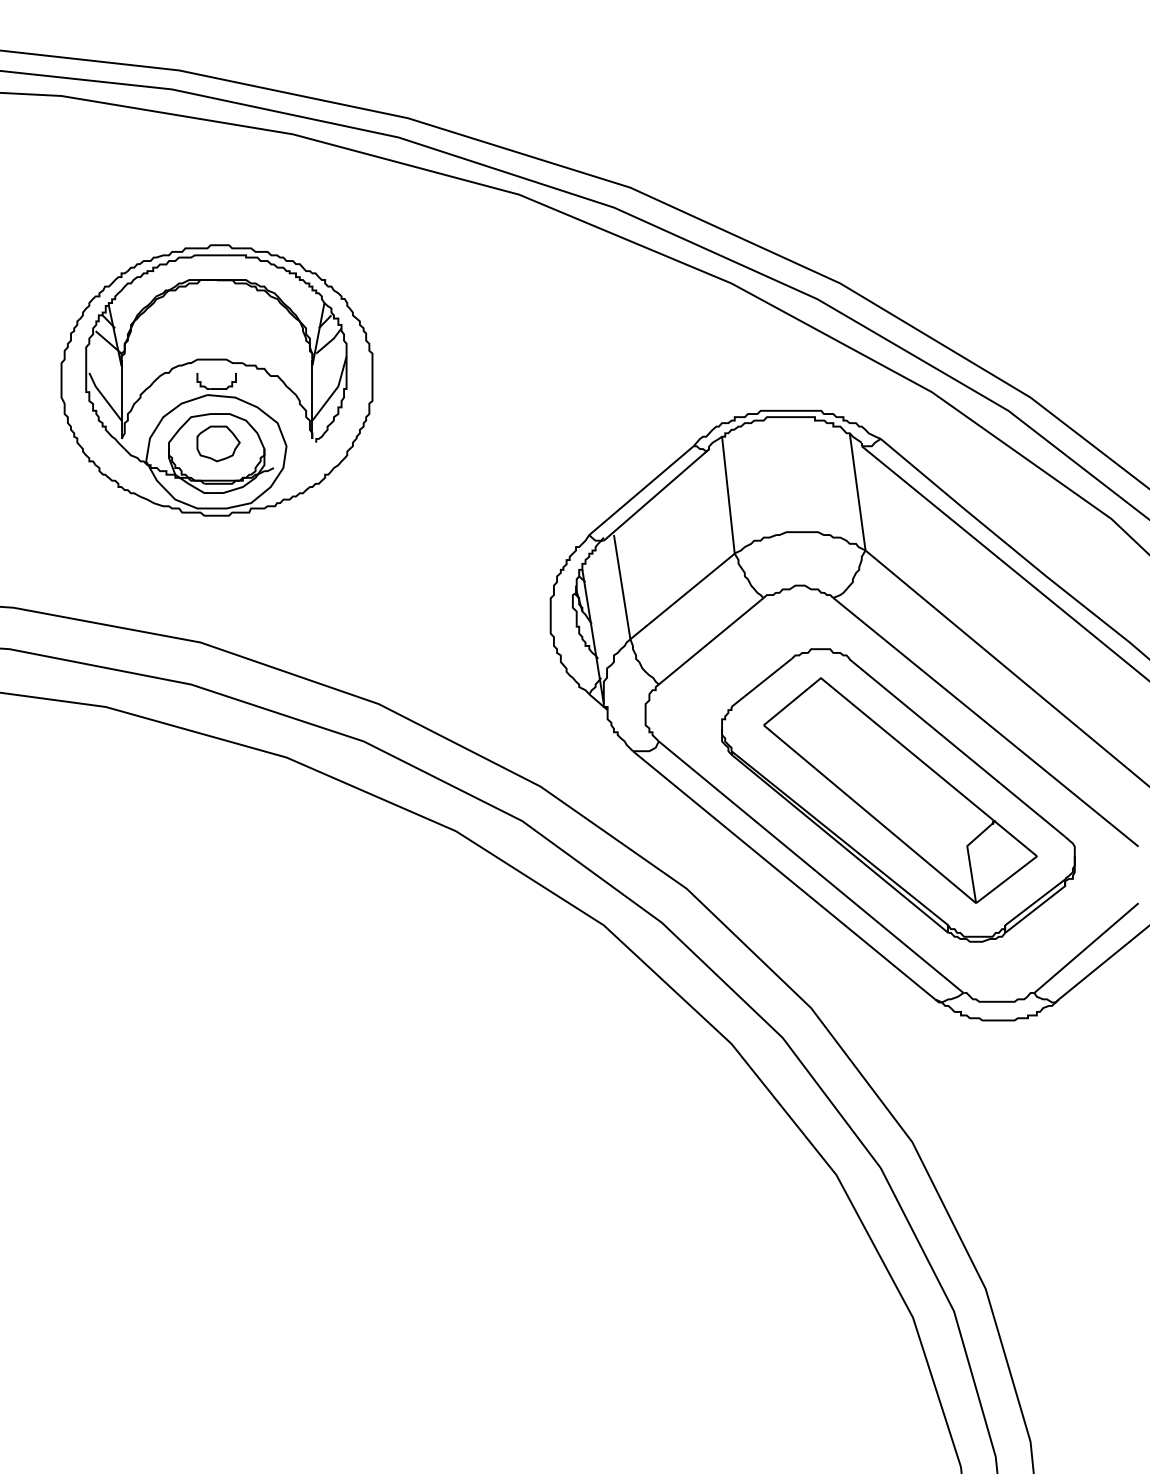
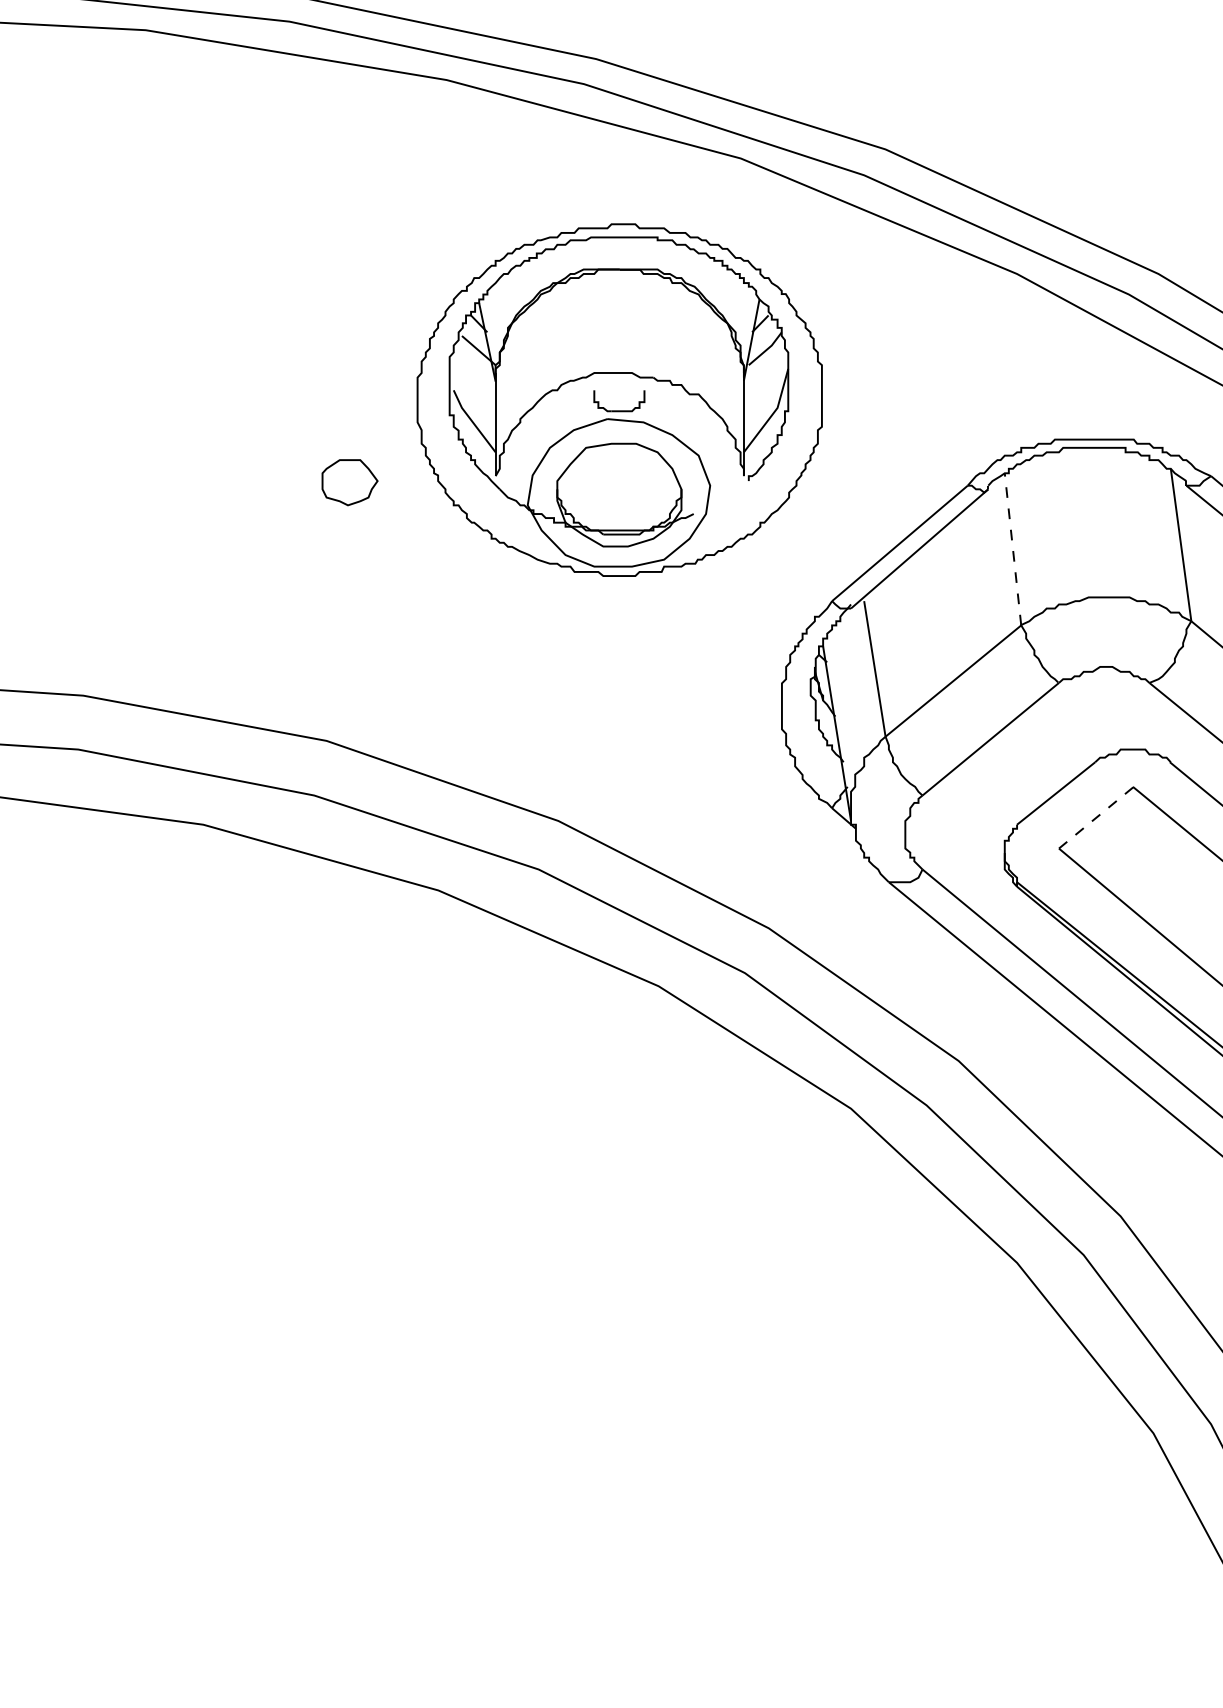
part: (216, 380) -> (619, 400), moved
line: (728, 495) -> (1013, 549), solid -> dashed
line: (792, 701) -> (1096, 817), solid -> dashed

